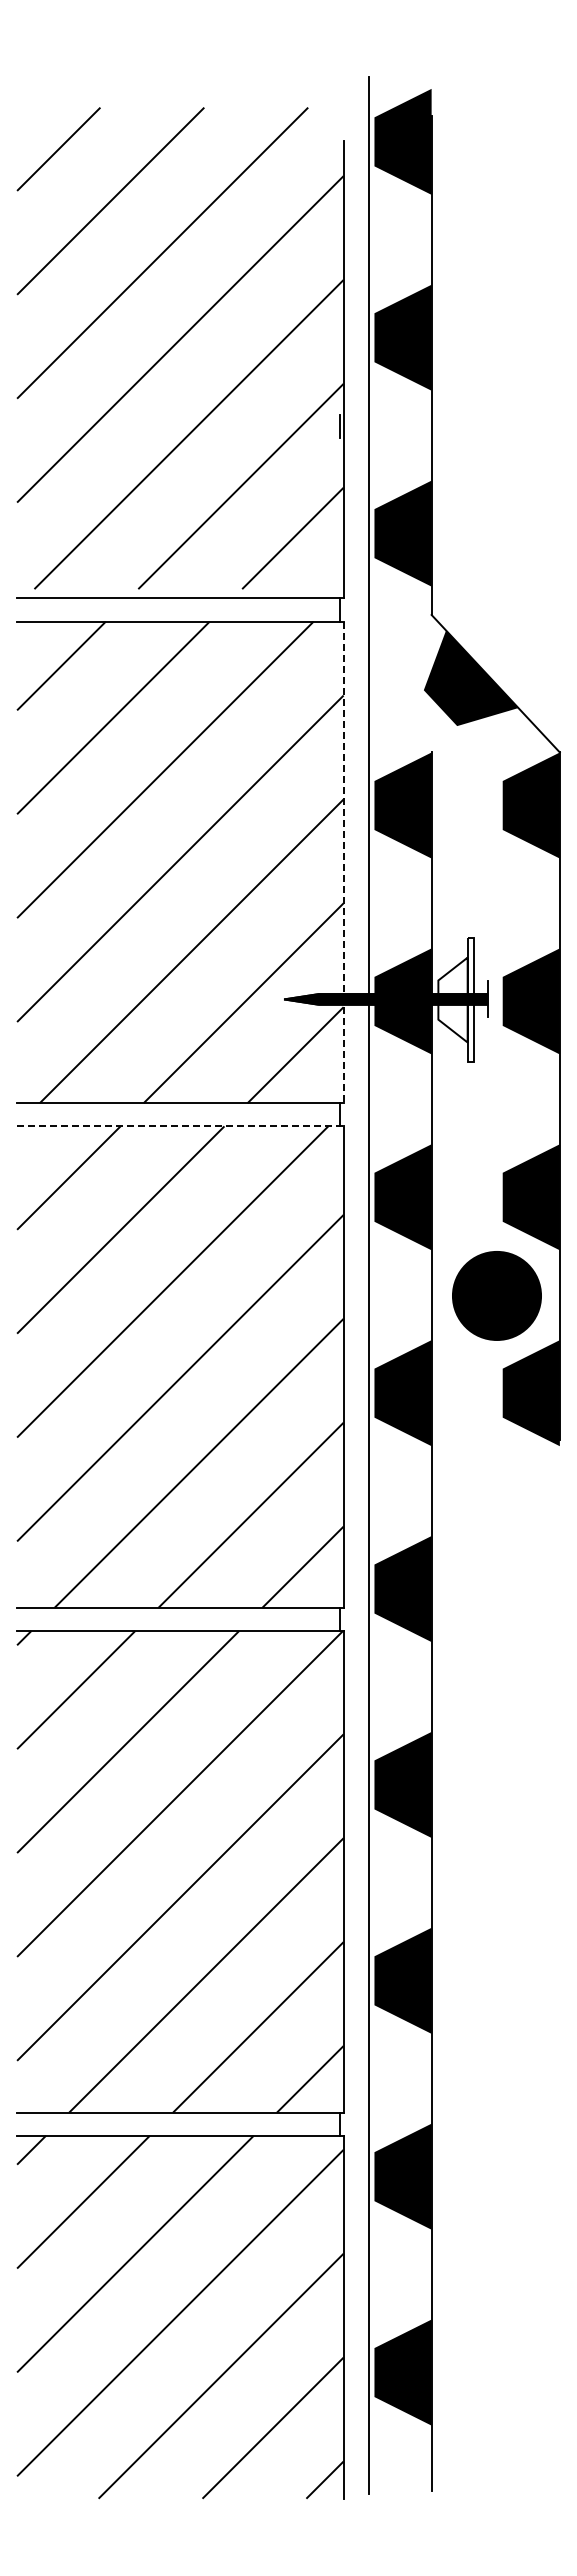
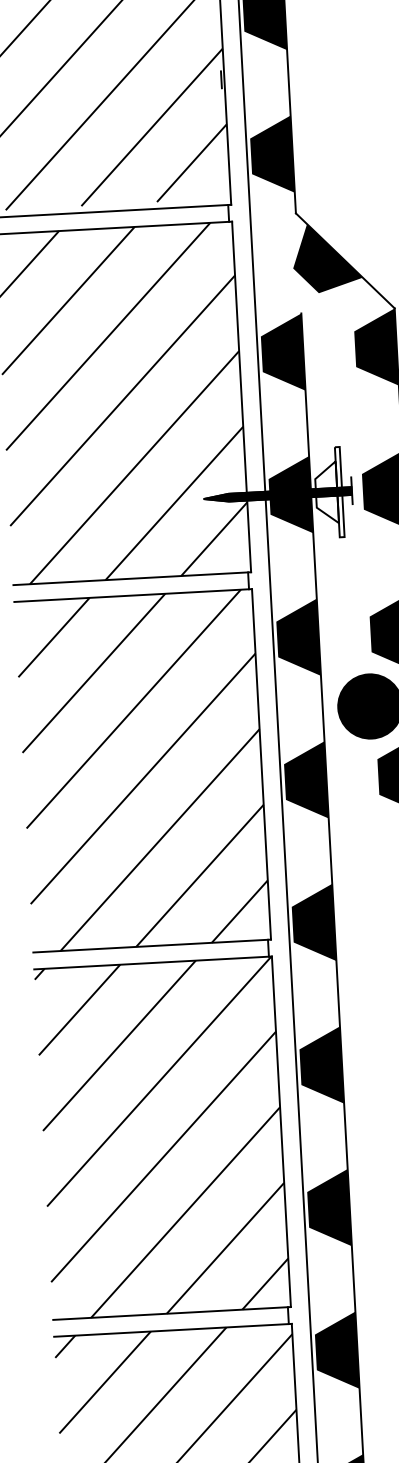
line: (343, 862) -> (241, 397), dashed -> solid
line: (180, 1126) -> (133, 595), dashed -> solid

